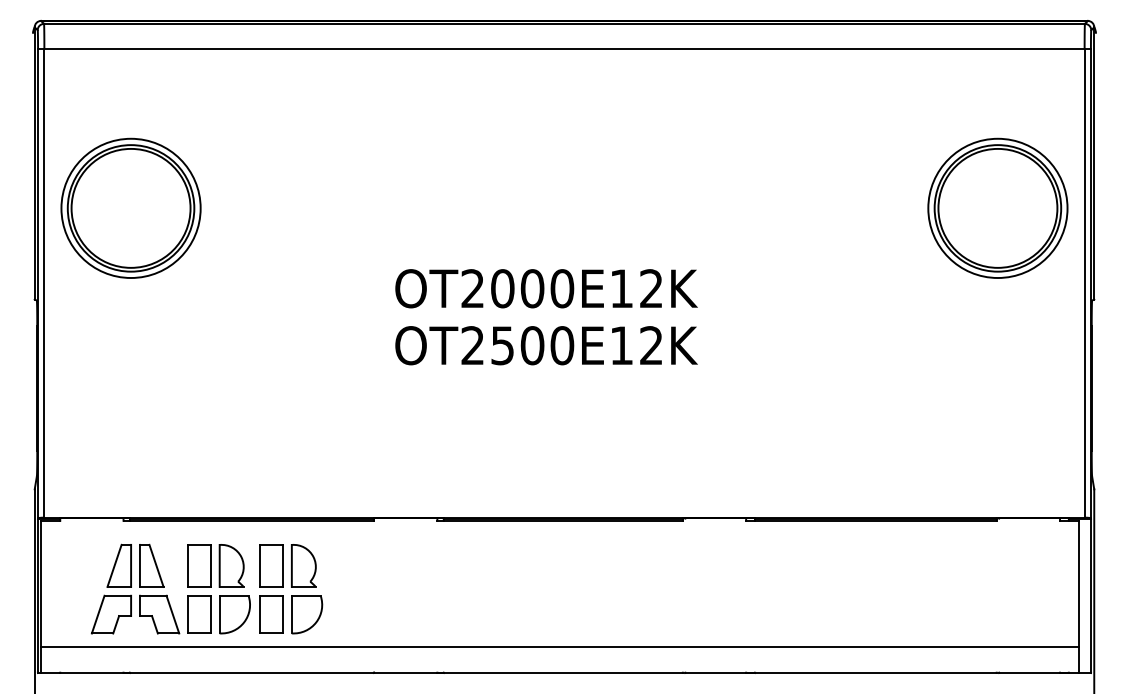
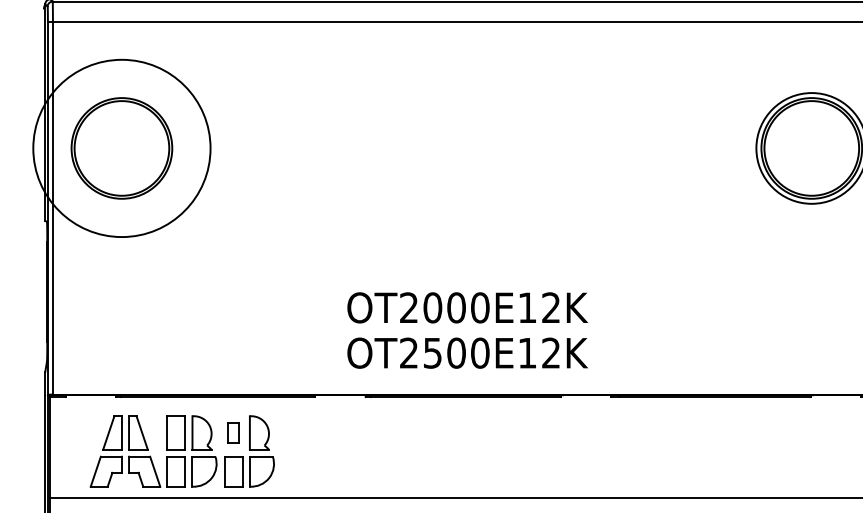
circle: (130, 208) -> (121, 148), size x1.6
text: (546, 317) -> (467, 330), moved
part: (271, 565) -> (233, 432), size x0.6

